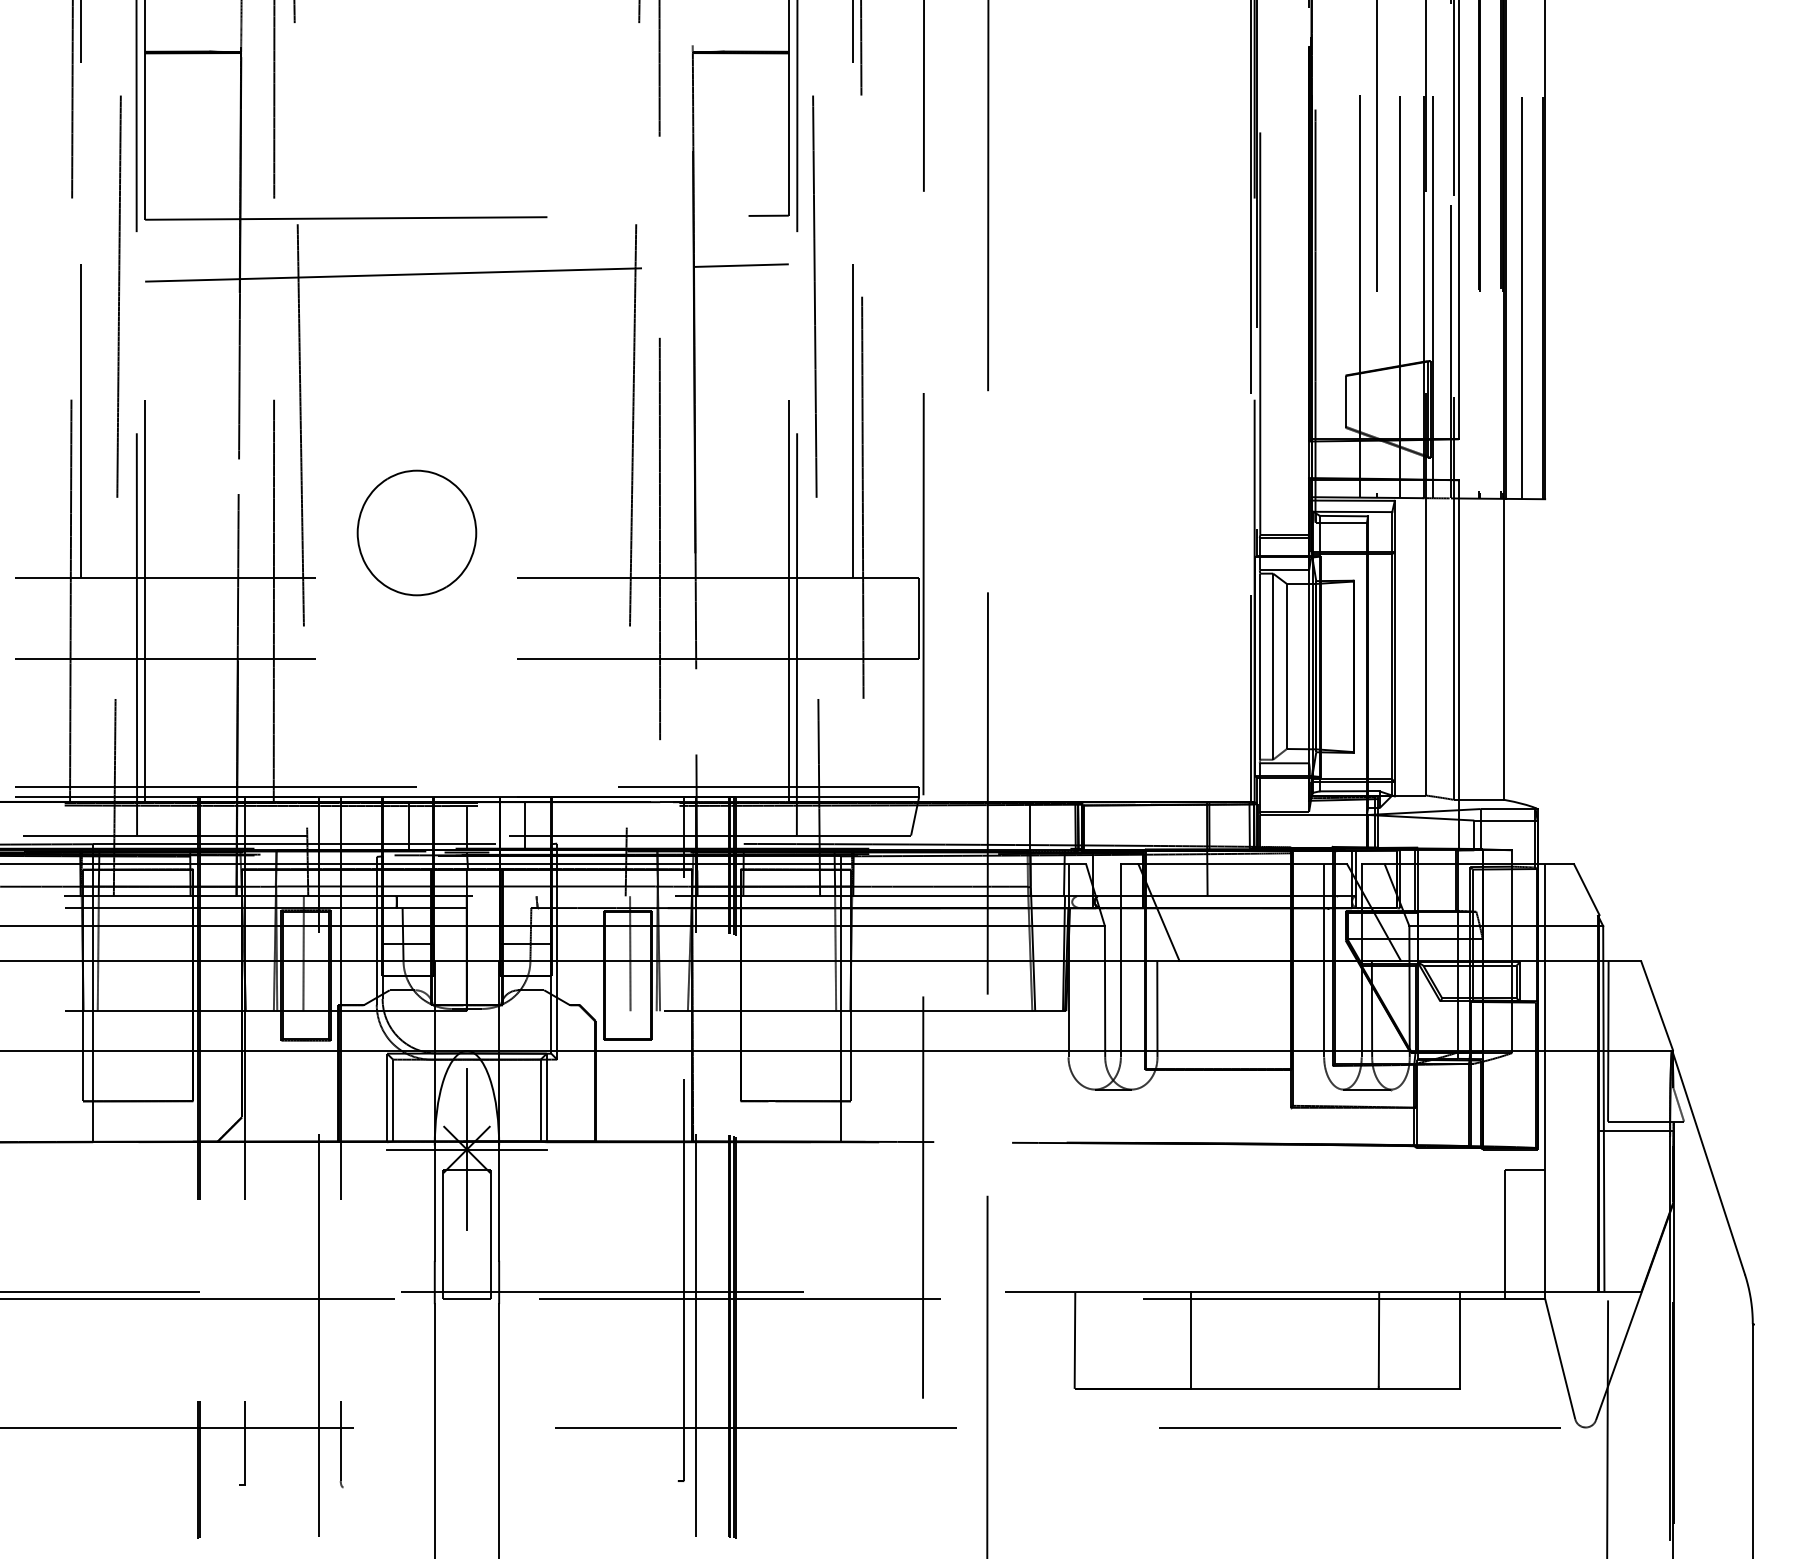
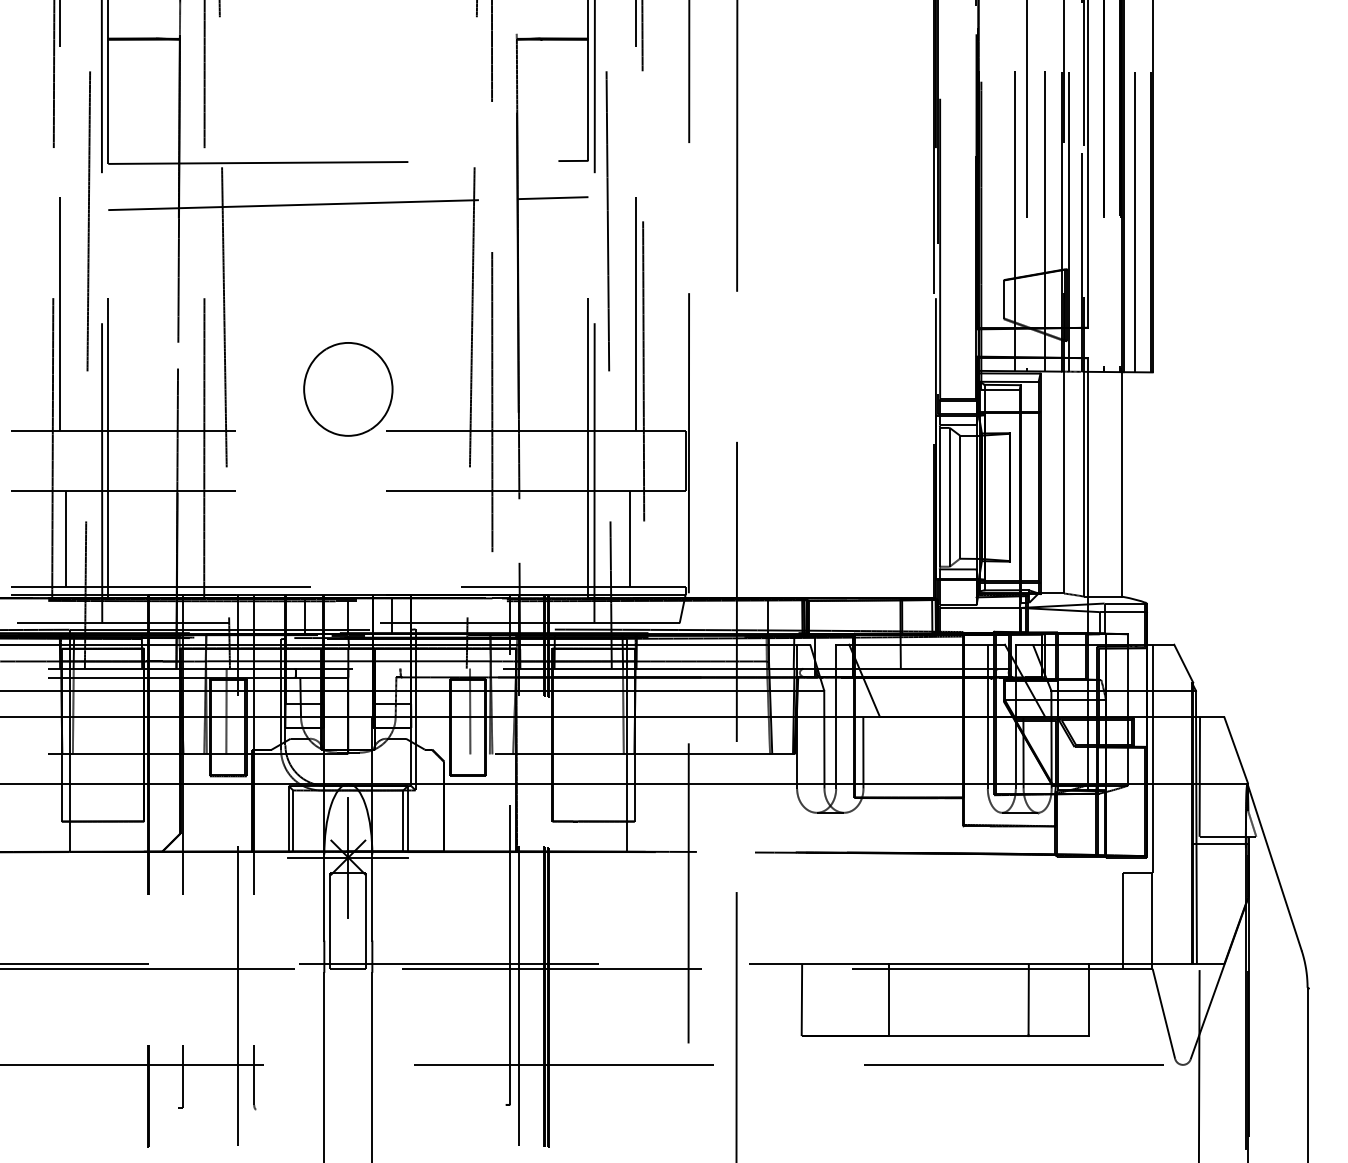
part: (416, 532) -> (347, 389), moved
line: (88, 722) -> (66, 538), added
line: (845, 722) -> (630, 538), added

